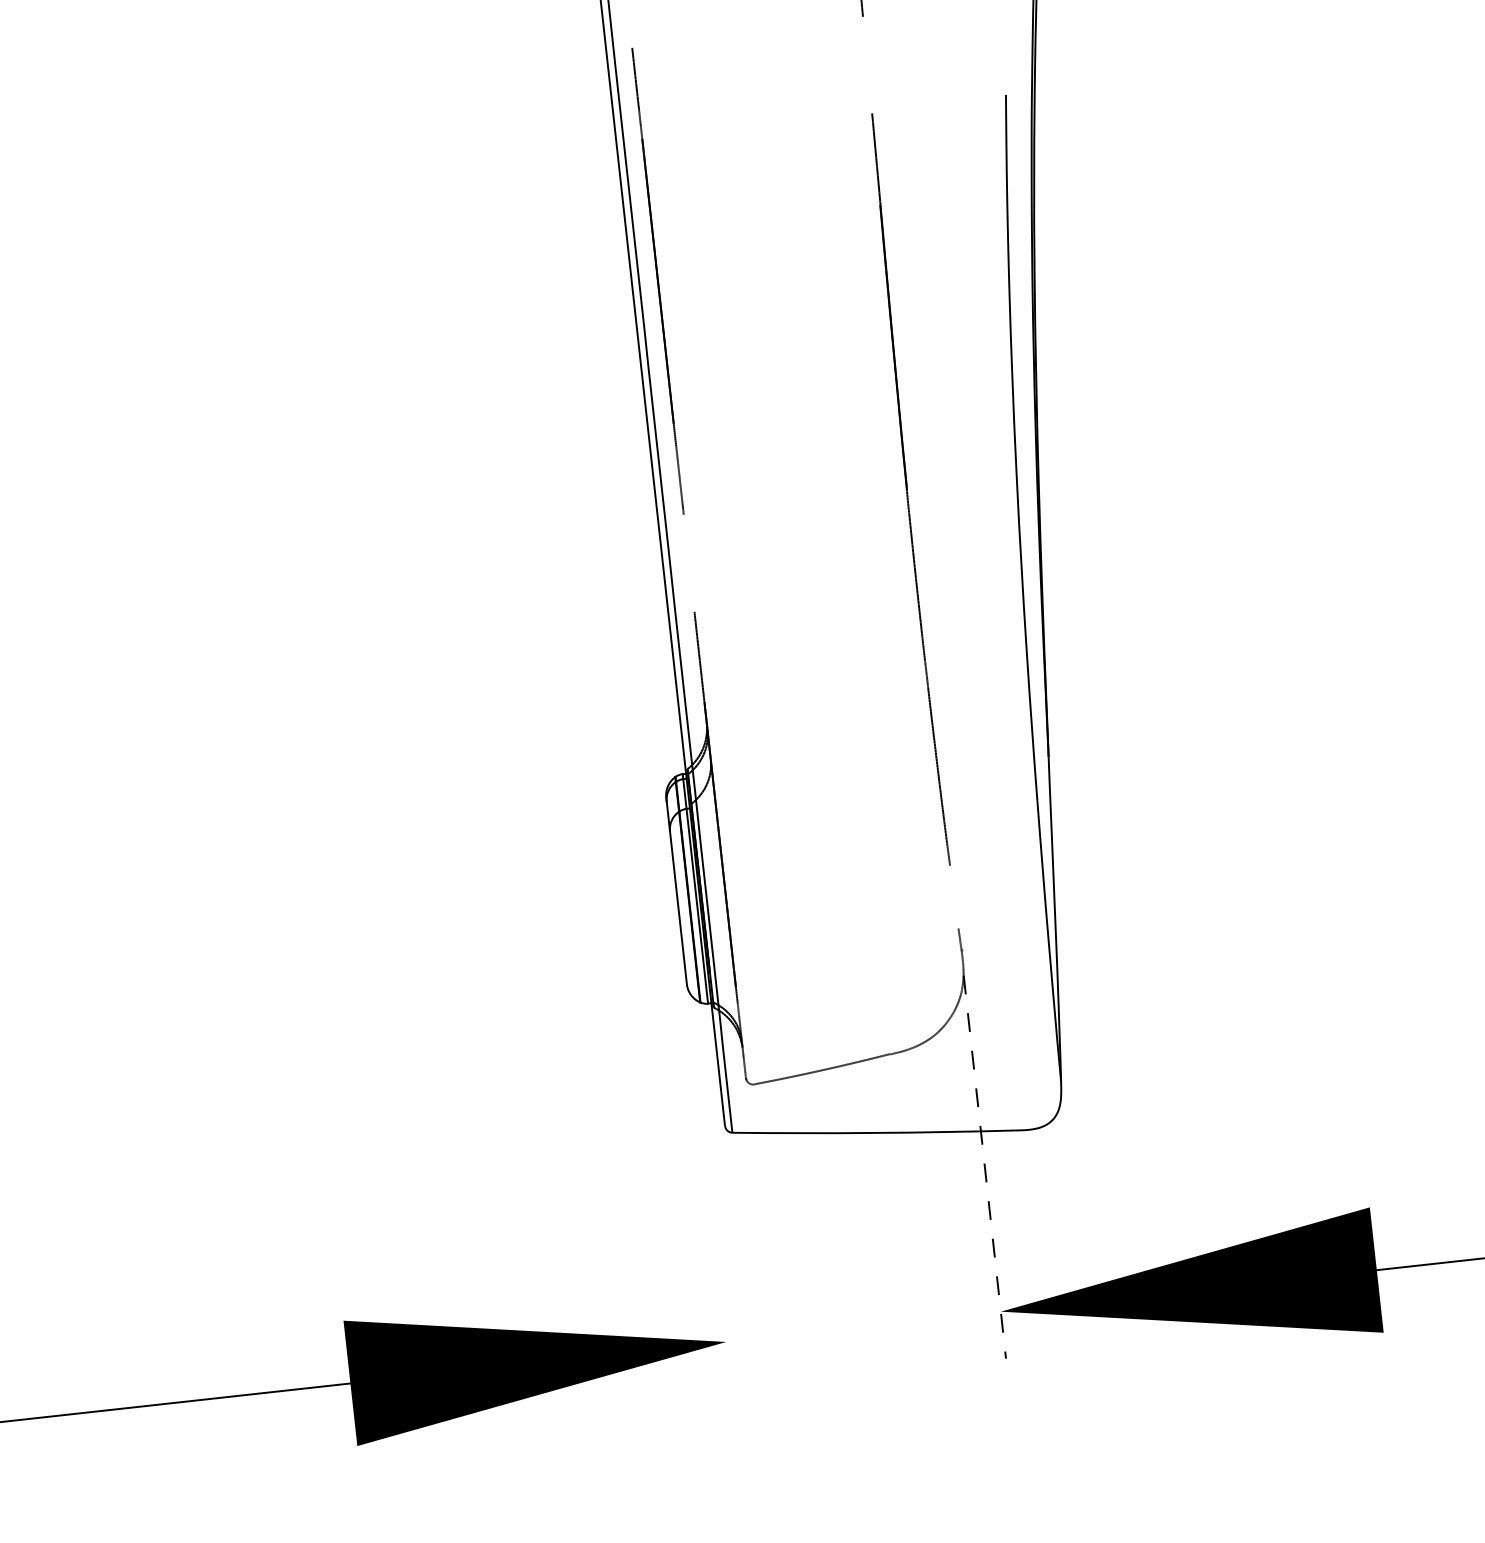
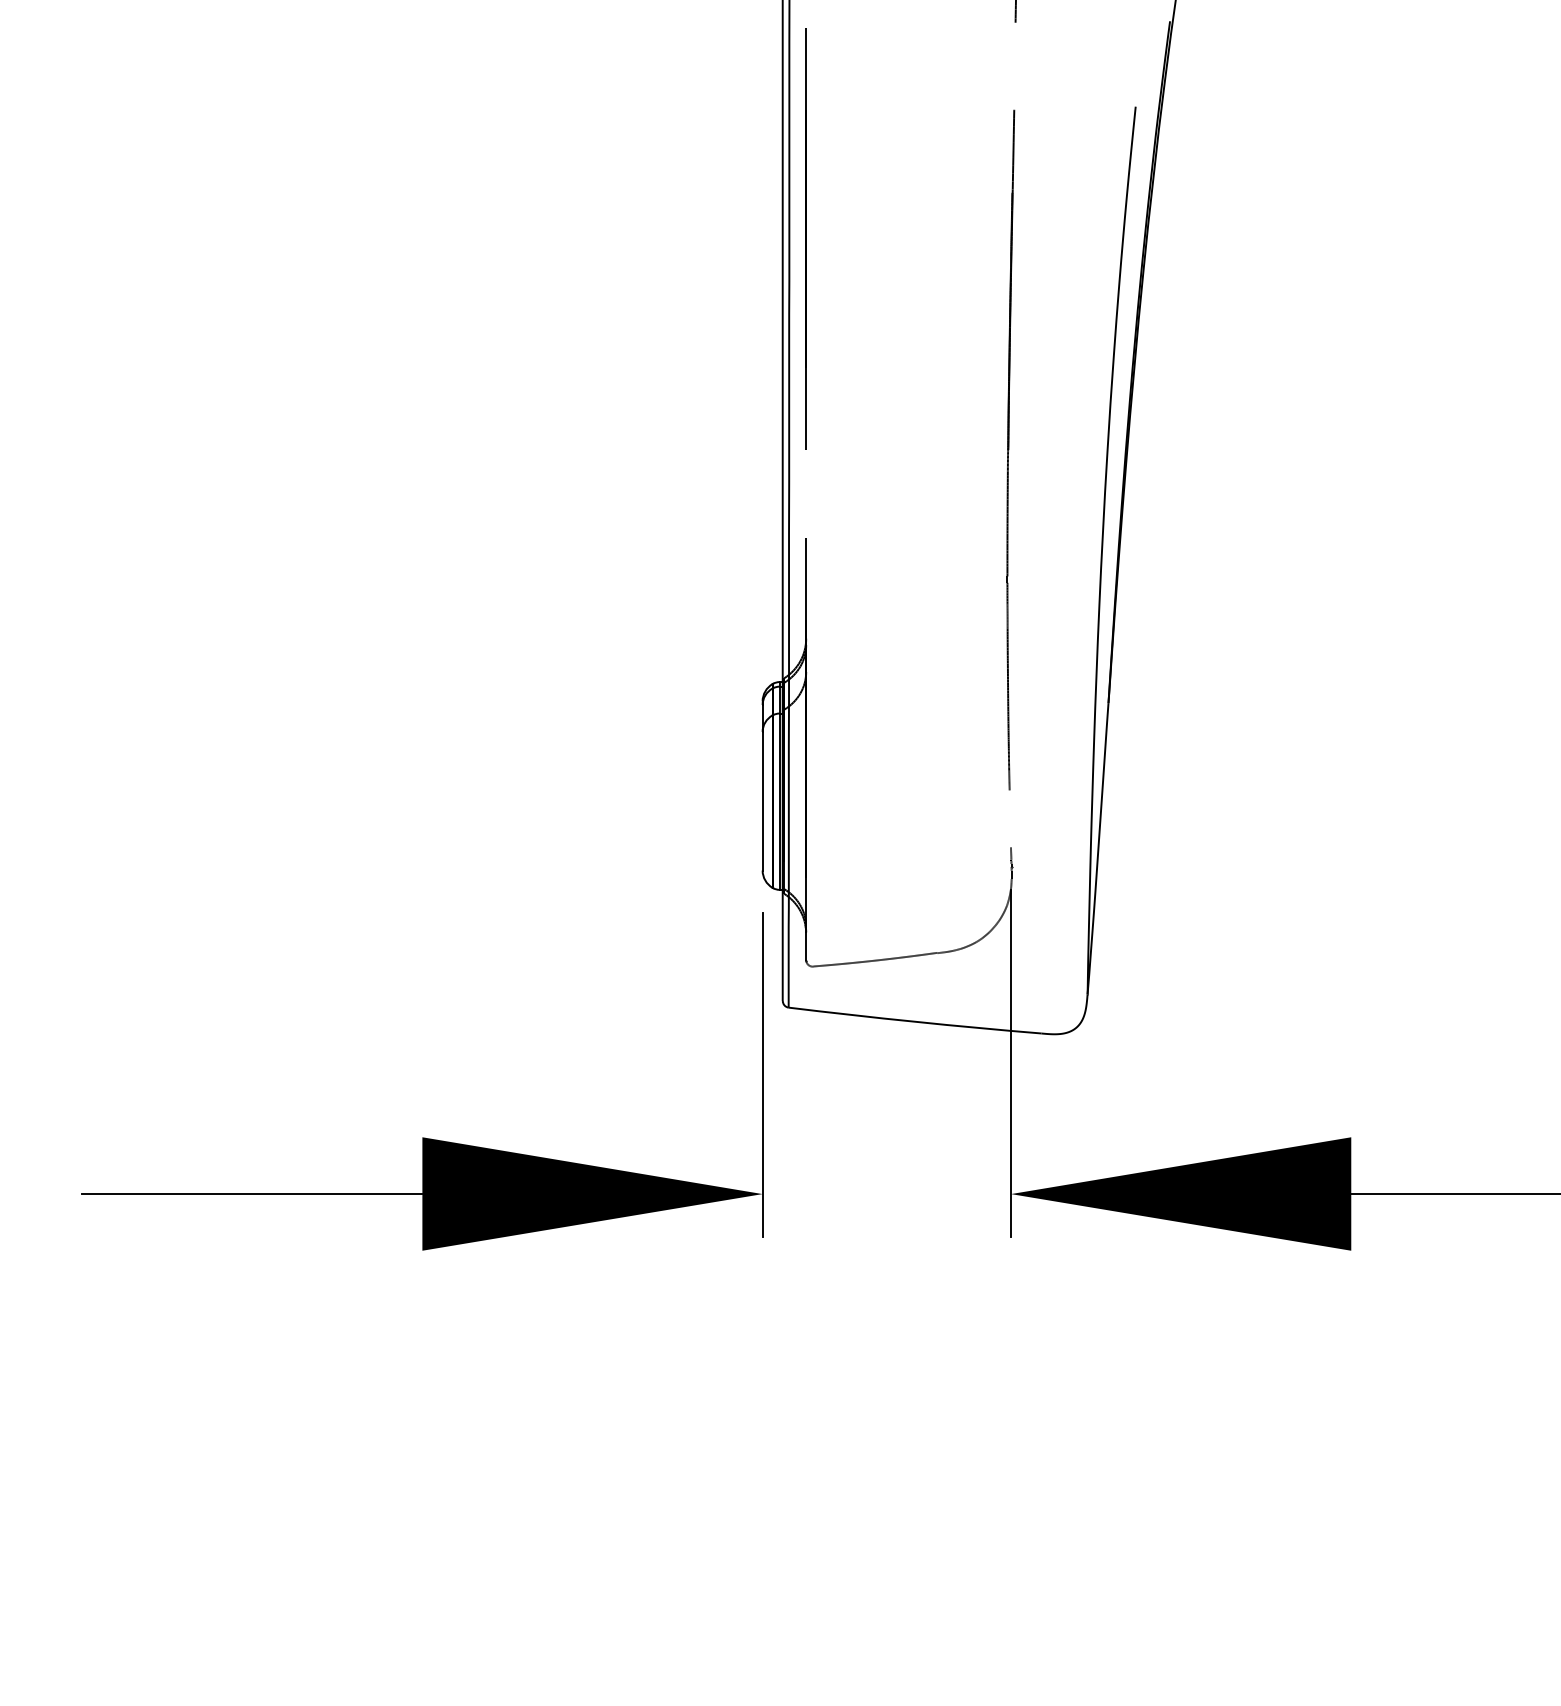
line: (985, 1167) -> (1011, 1063), dashed -> solid
line: (711, 1209) -> (762, 1074), added

